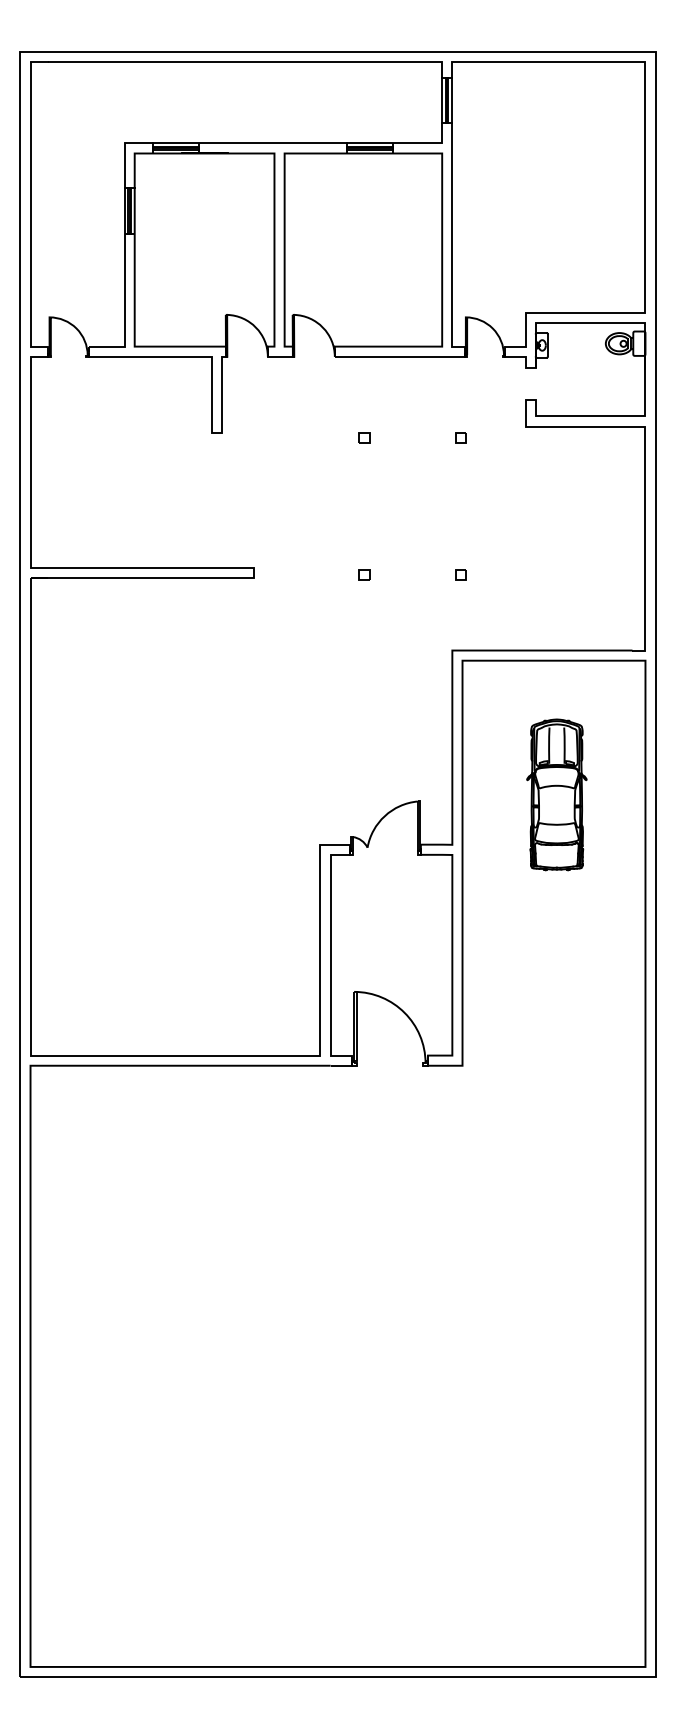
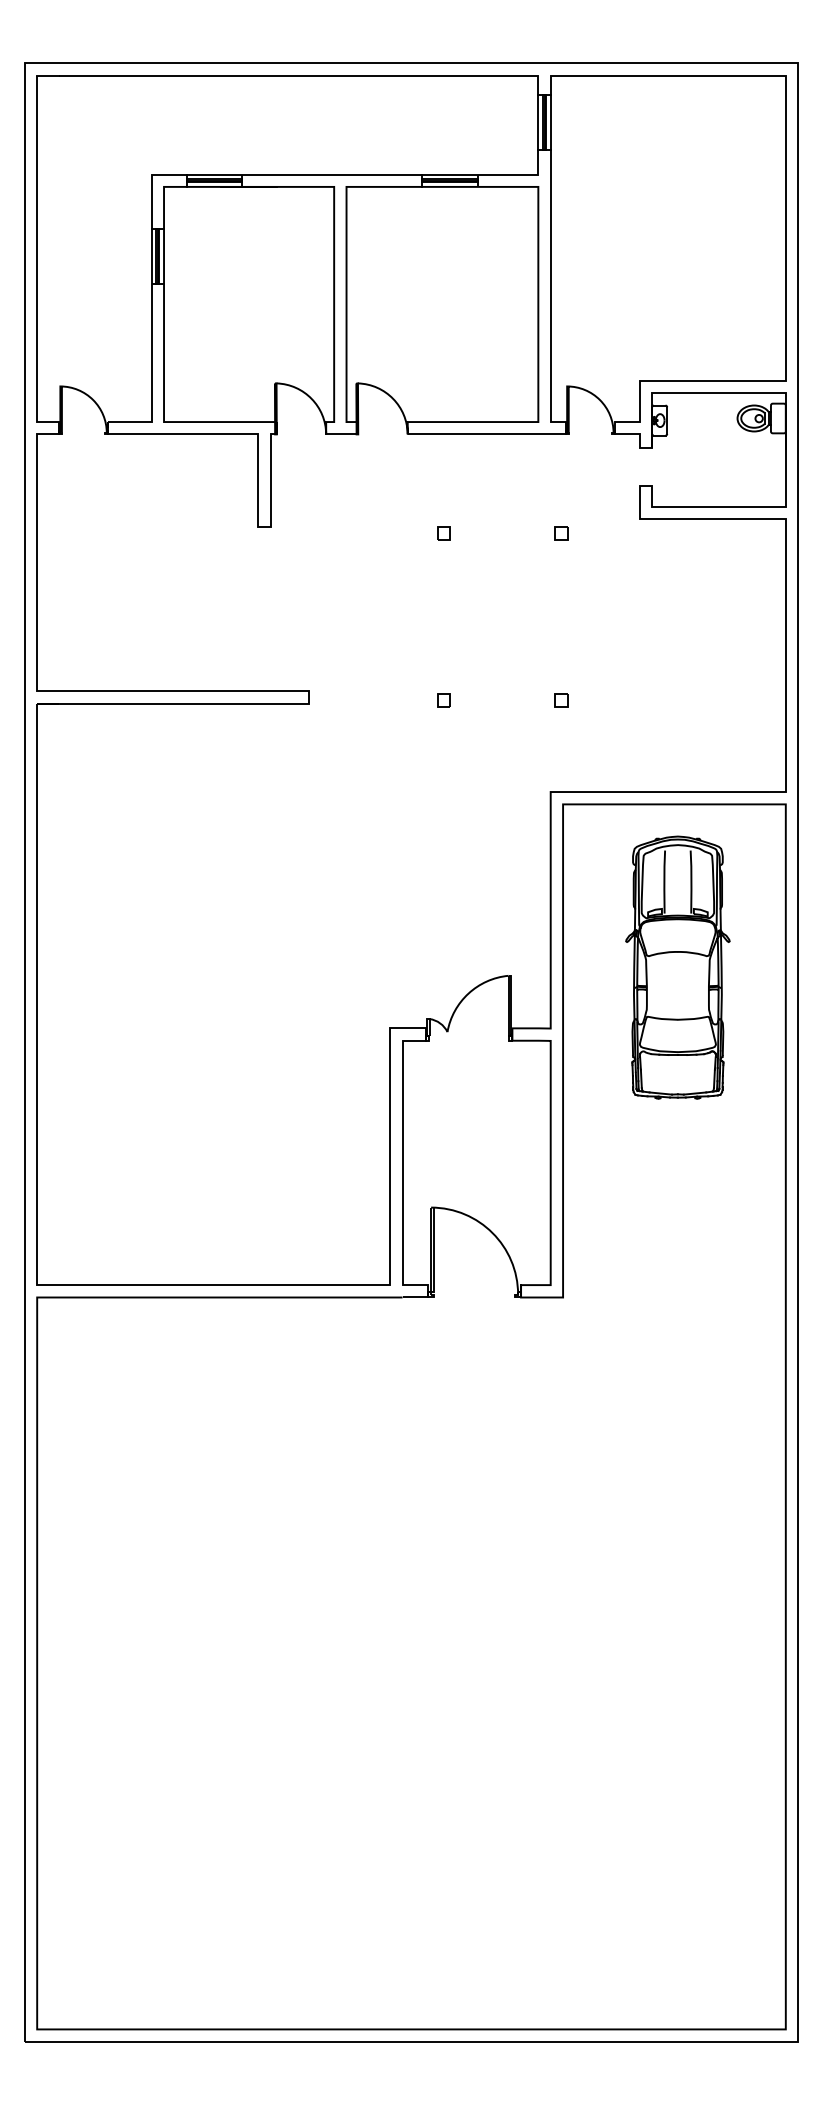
part: (556, 794) -> (677, 967), size x1.43

